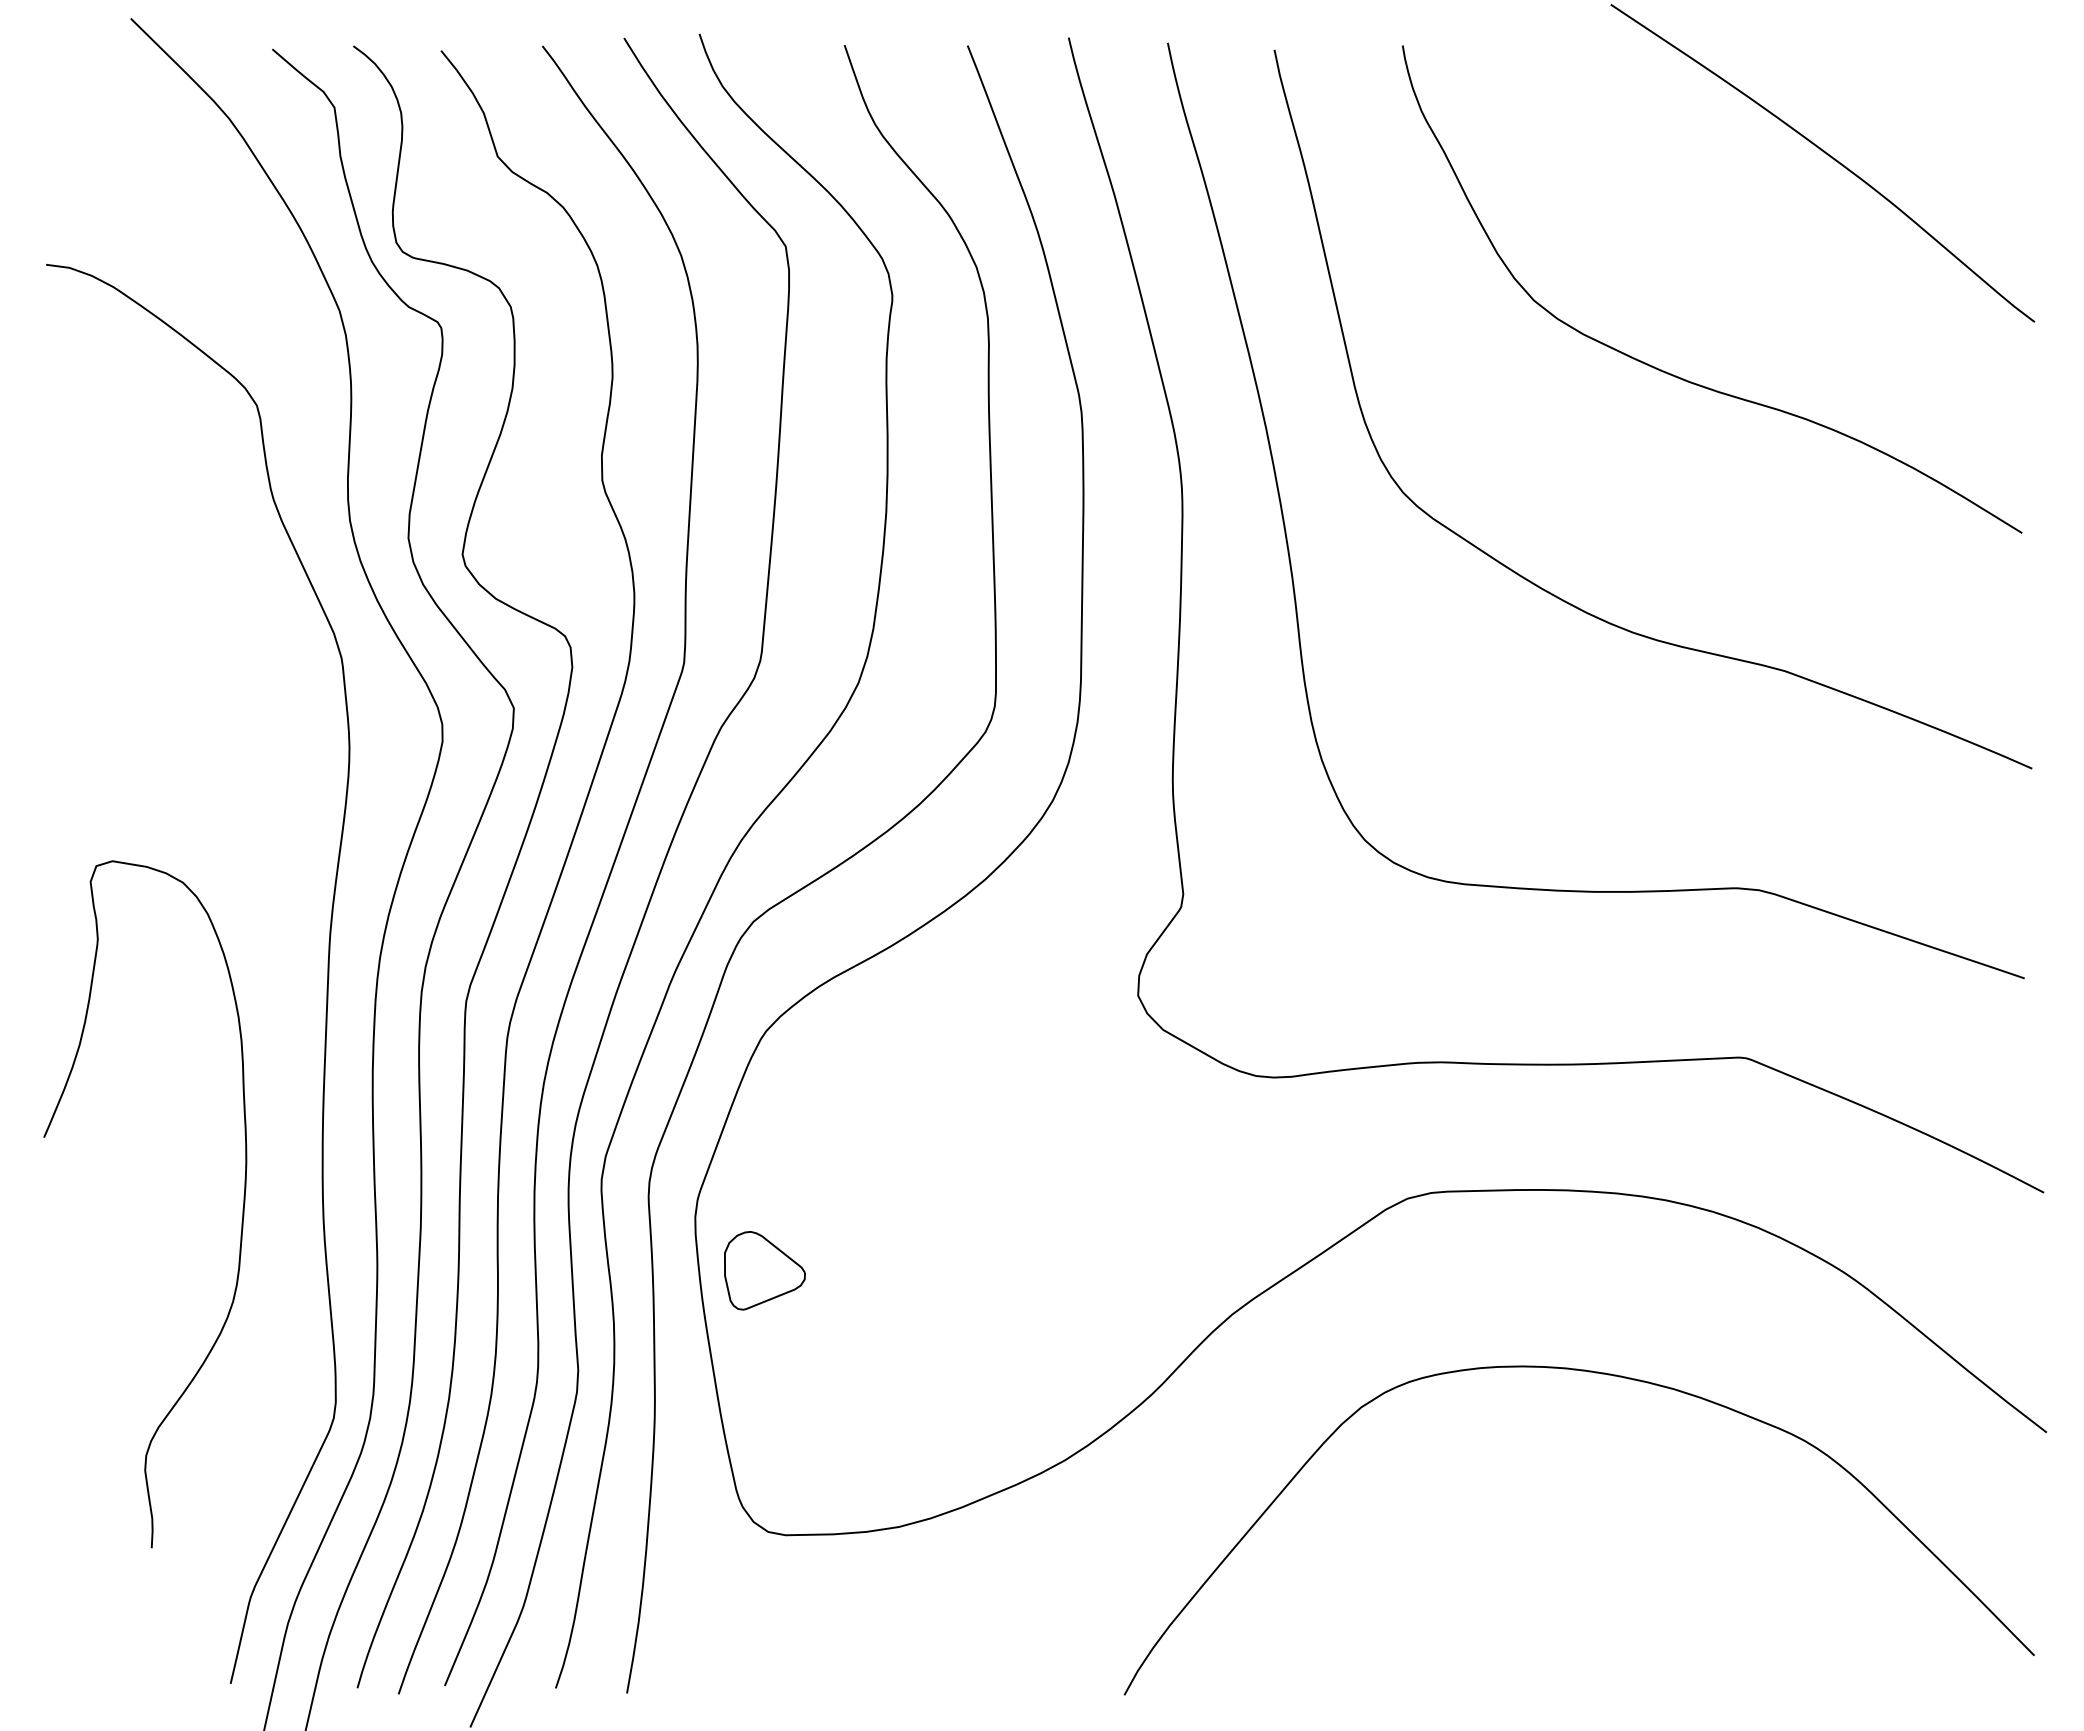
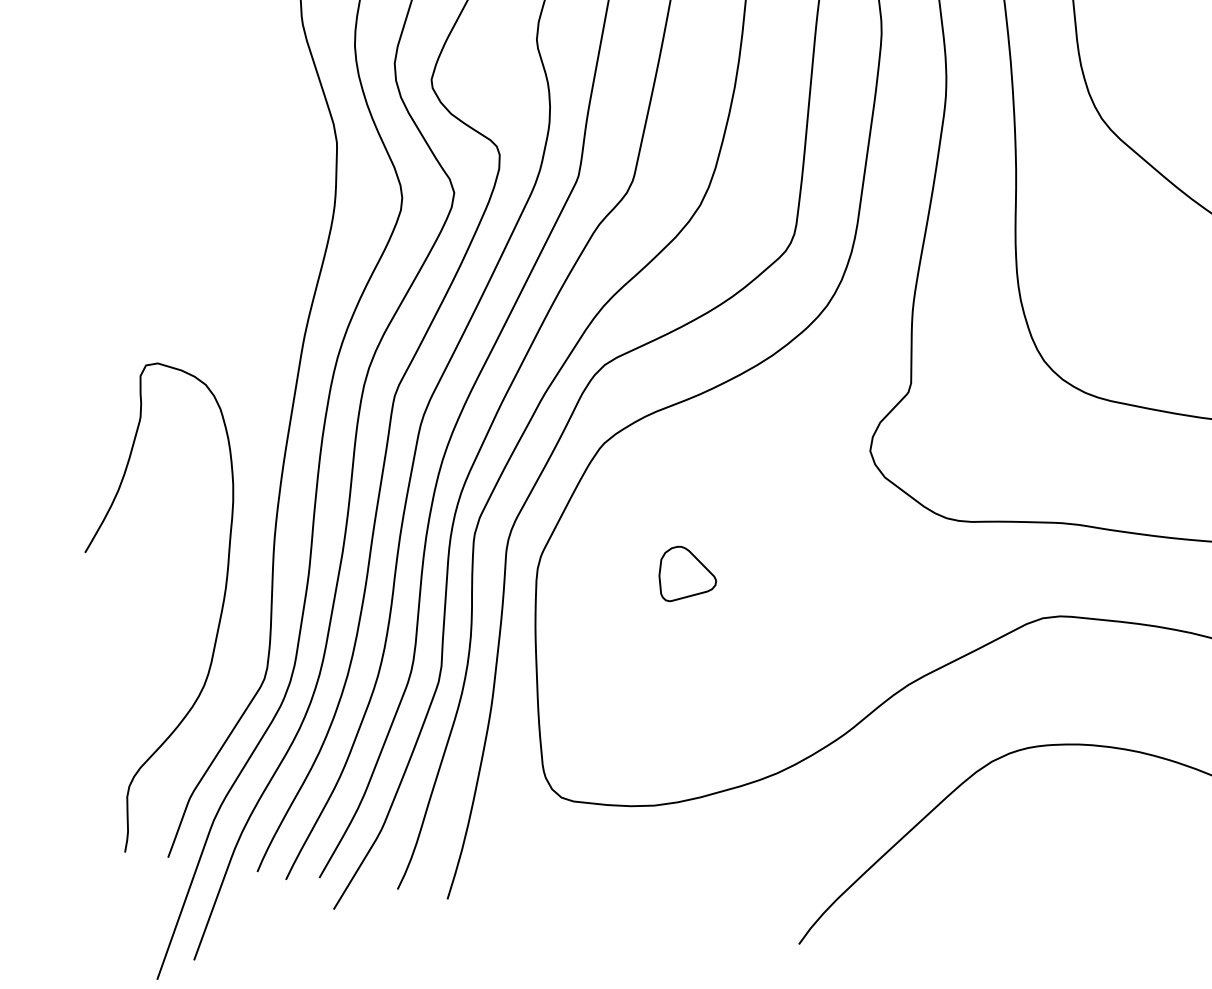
curve: (242, 1208) -> (219, 620), moved
part: (764, 1270) -> (687, 575), moved

